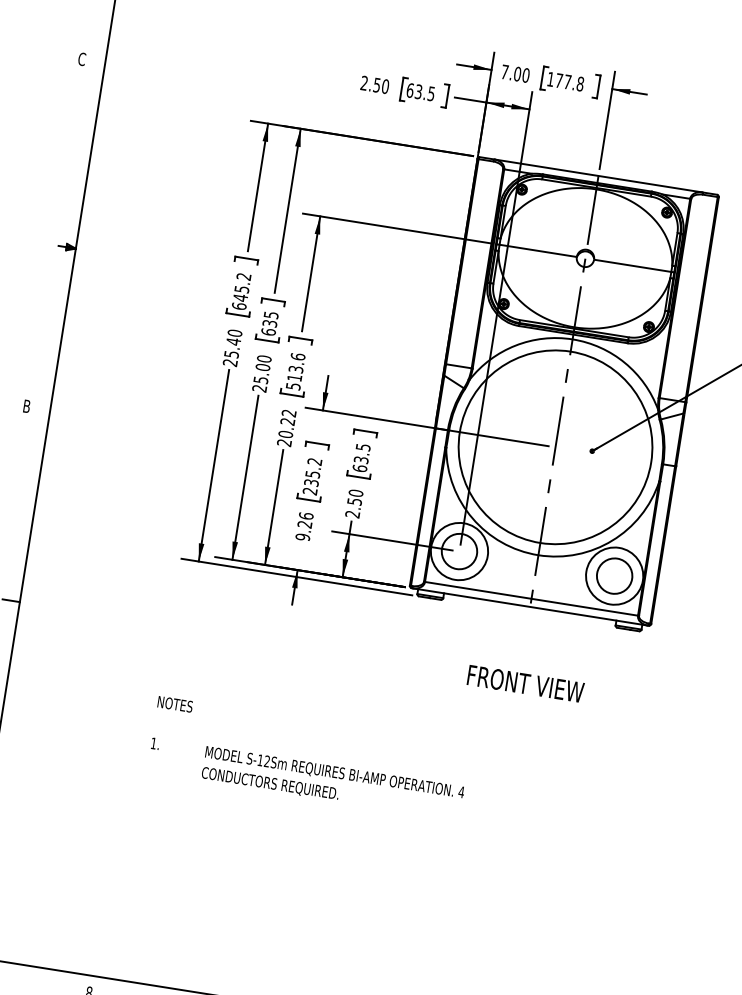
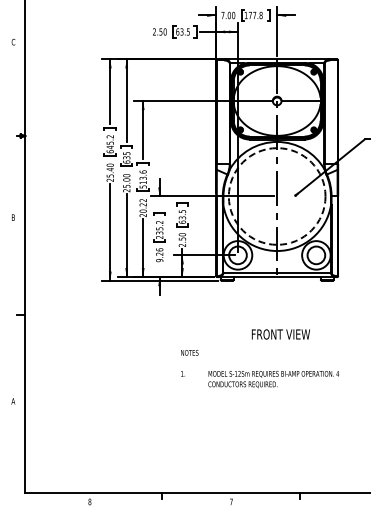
circle: (554, 447) -> (276, 196), solid -> dashed
text: (524, 683) -> (280, 334), moved
text: (307, 759) -> (259, 369), moved

